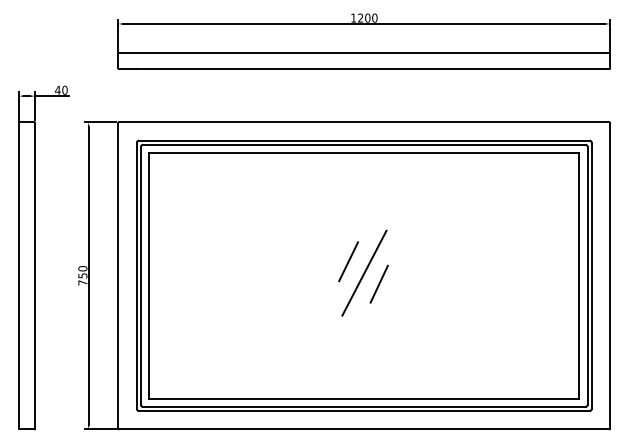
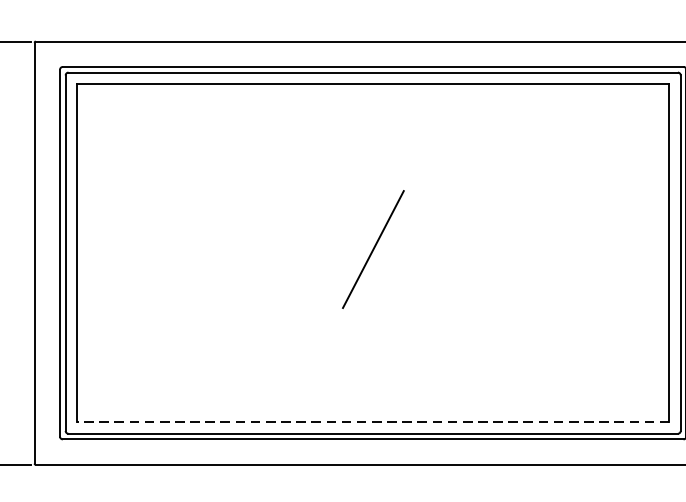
line: (348, 261) -> (351, 233), removed
line: (378, 283) -> (392, 263), removed
line: (363, 398) -> (372, 422), solid -> dashed

